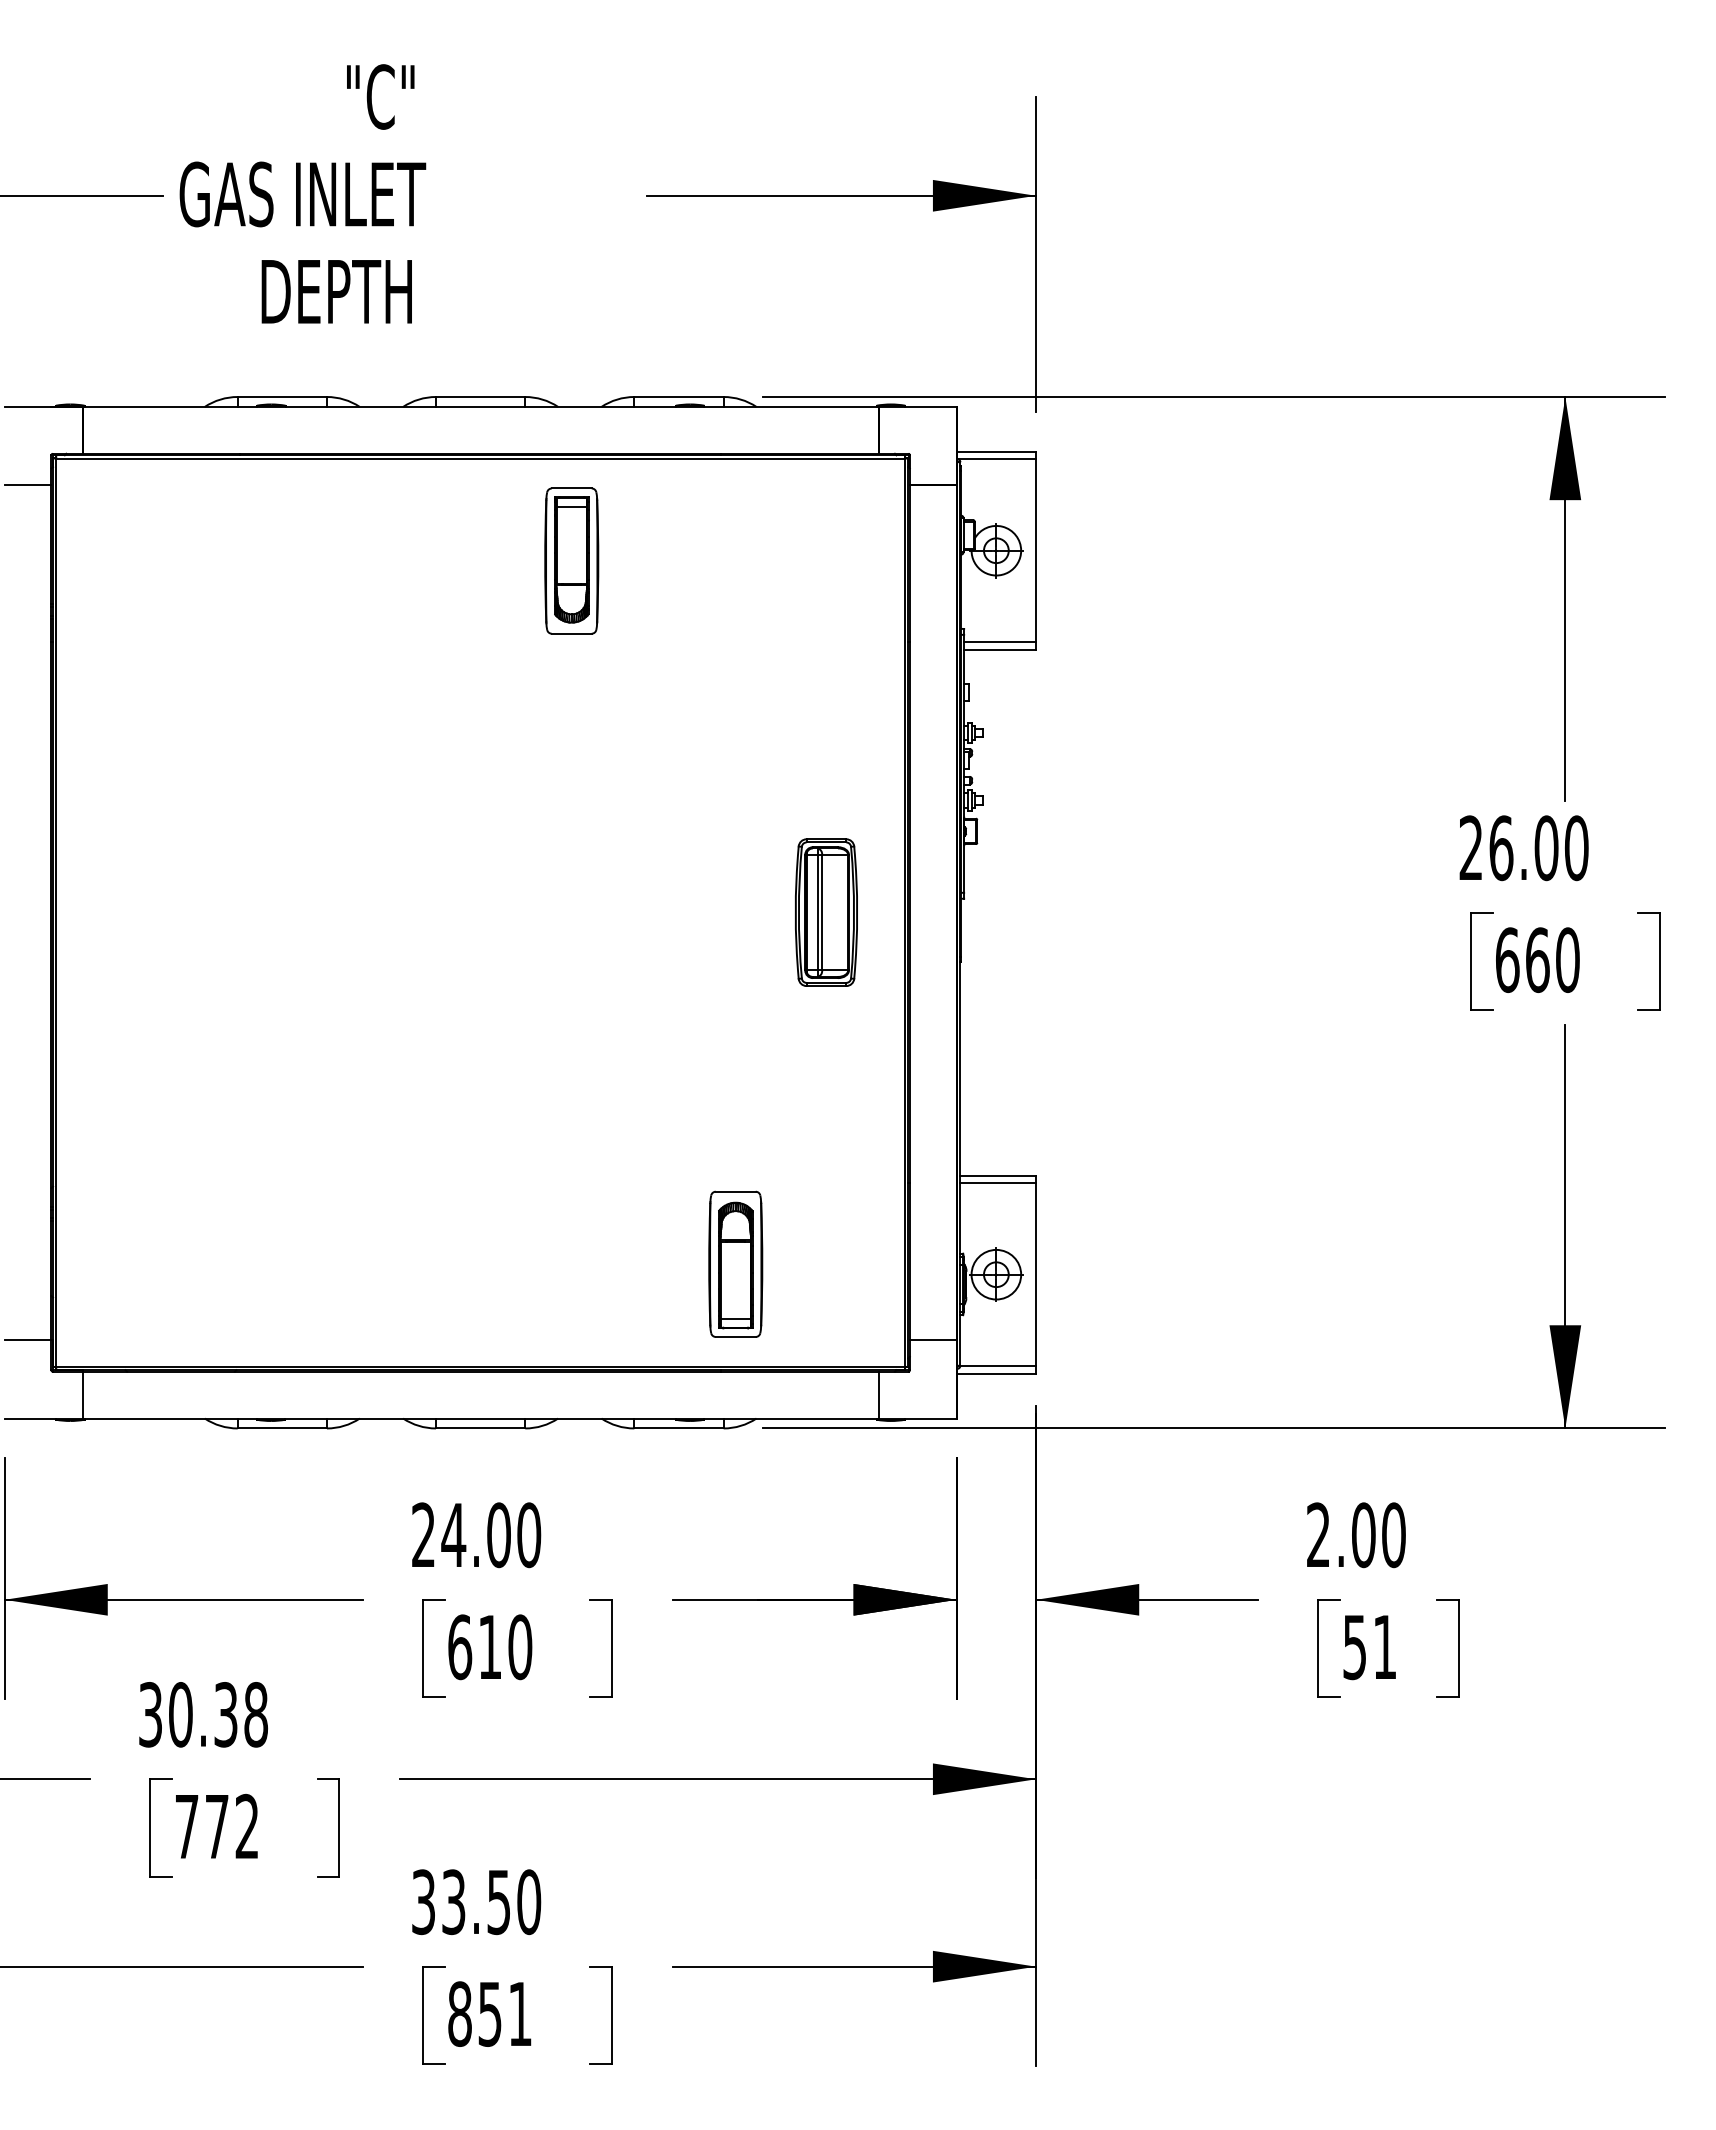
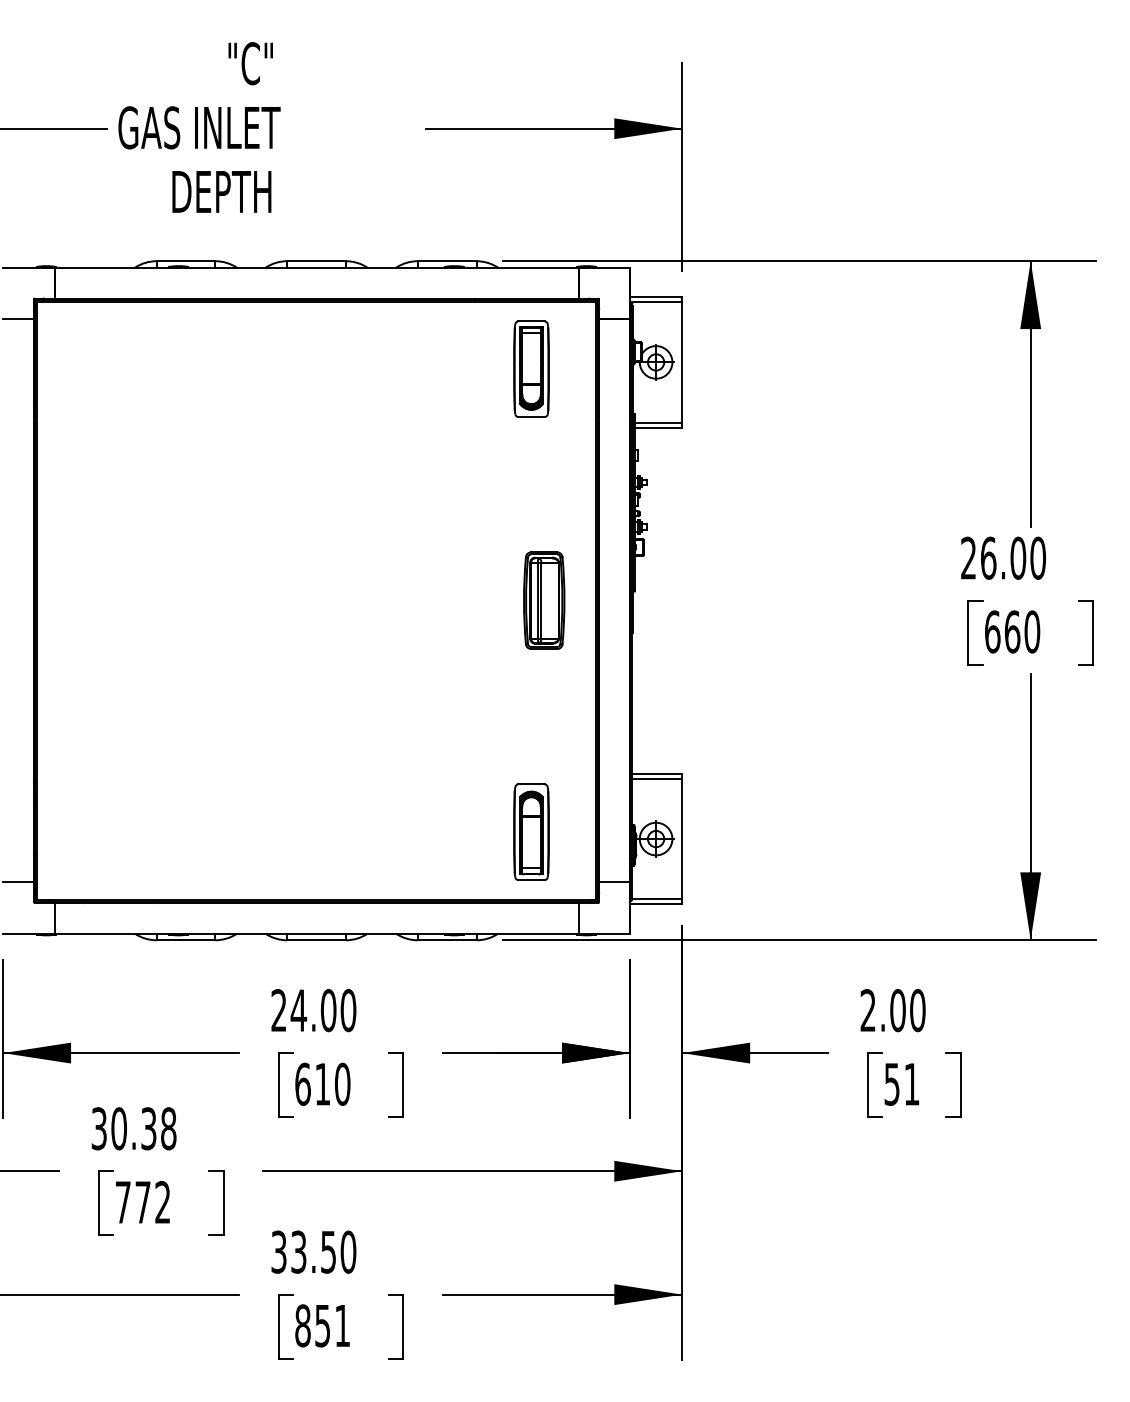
part: (571, 559) -> (531, 368), moved
part: (735, 1263) -> (531, 831), moved

